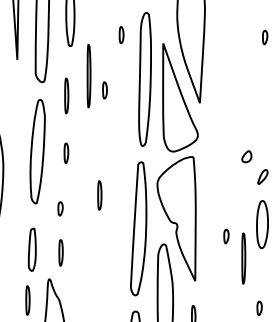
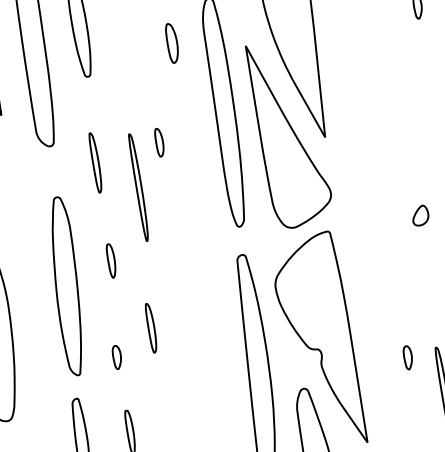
part: (121, 35) -> (172, 44), size x1.4
part: (88, 76) -> (138, 188), moved
part: (37, 151) -> (66, 286), moved
part: (99, 195) -> (150, 328), moved

